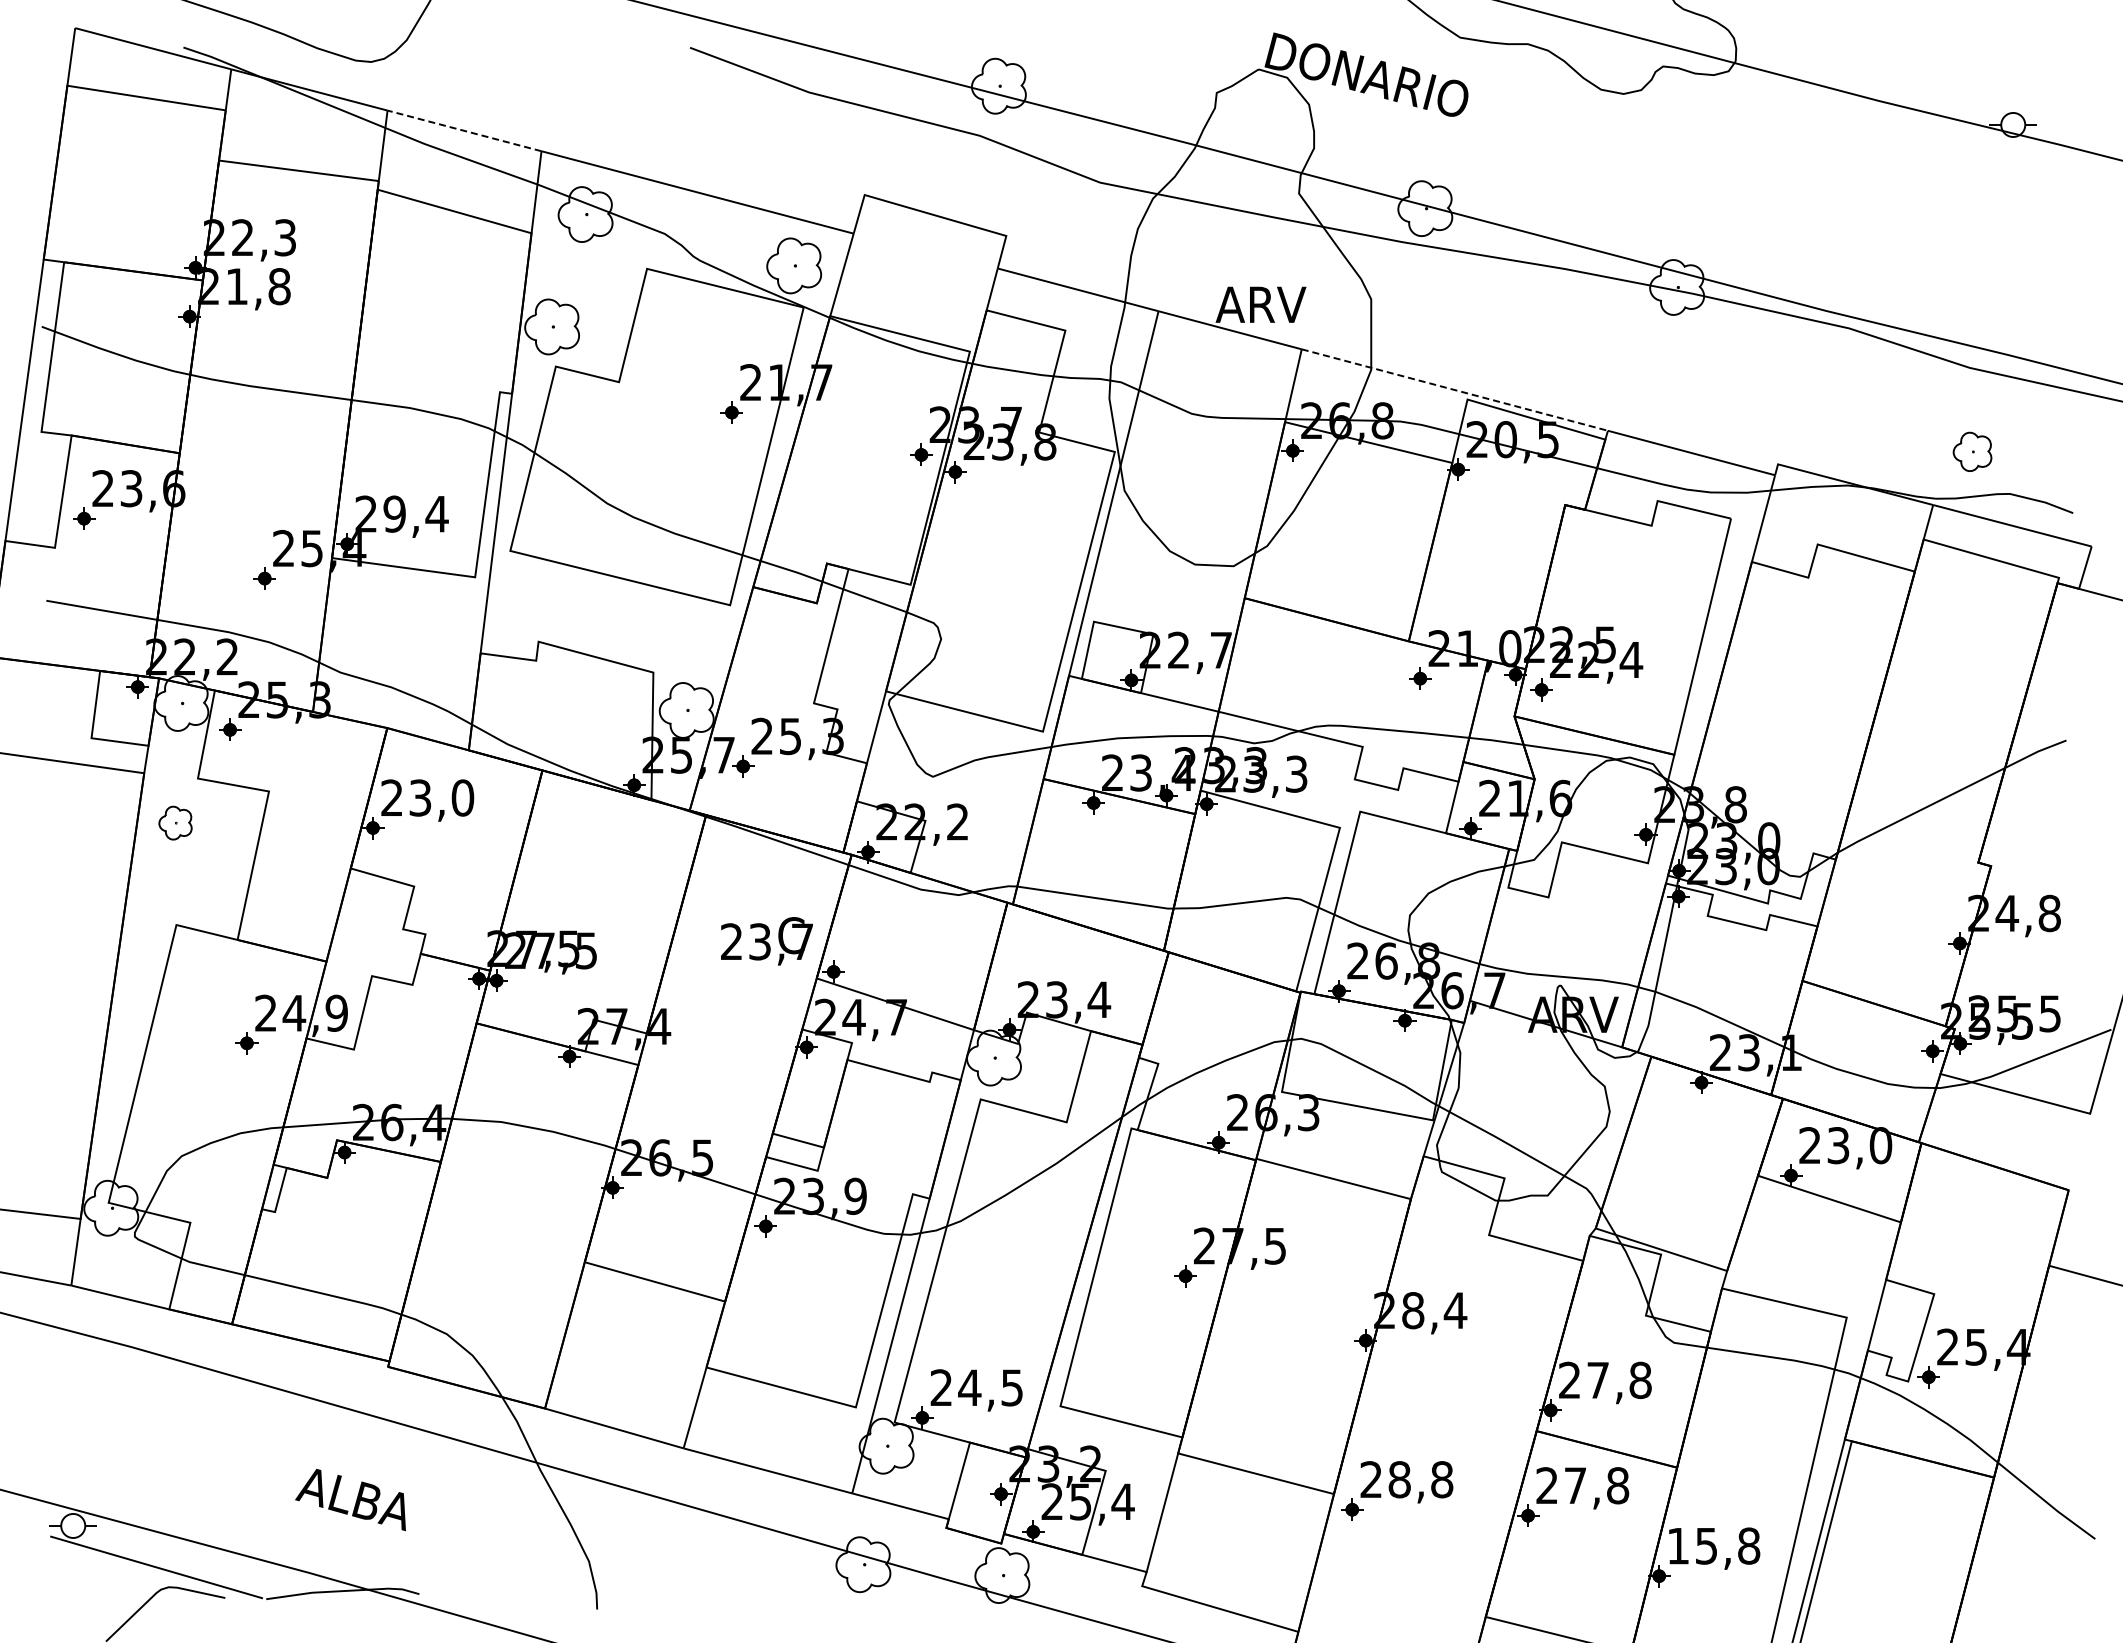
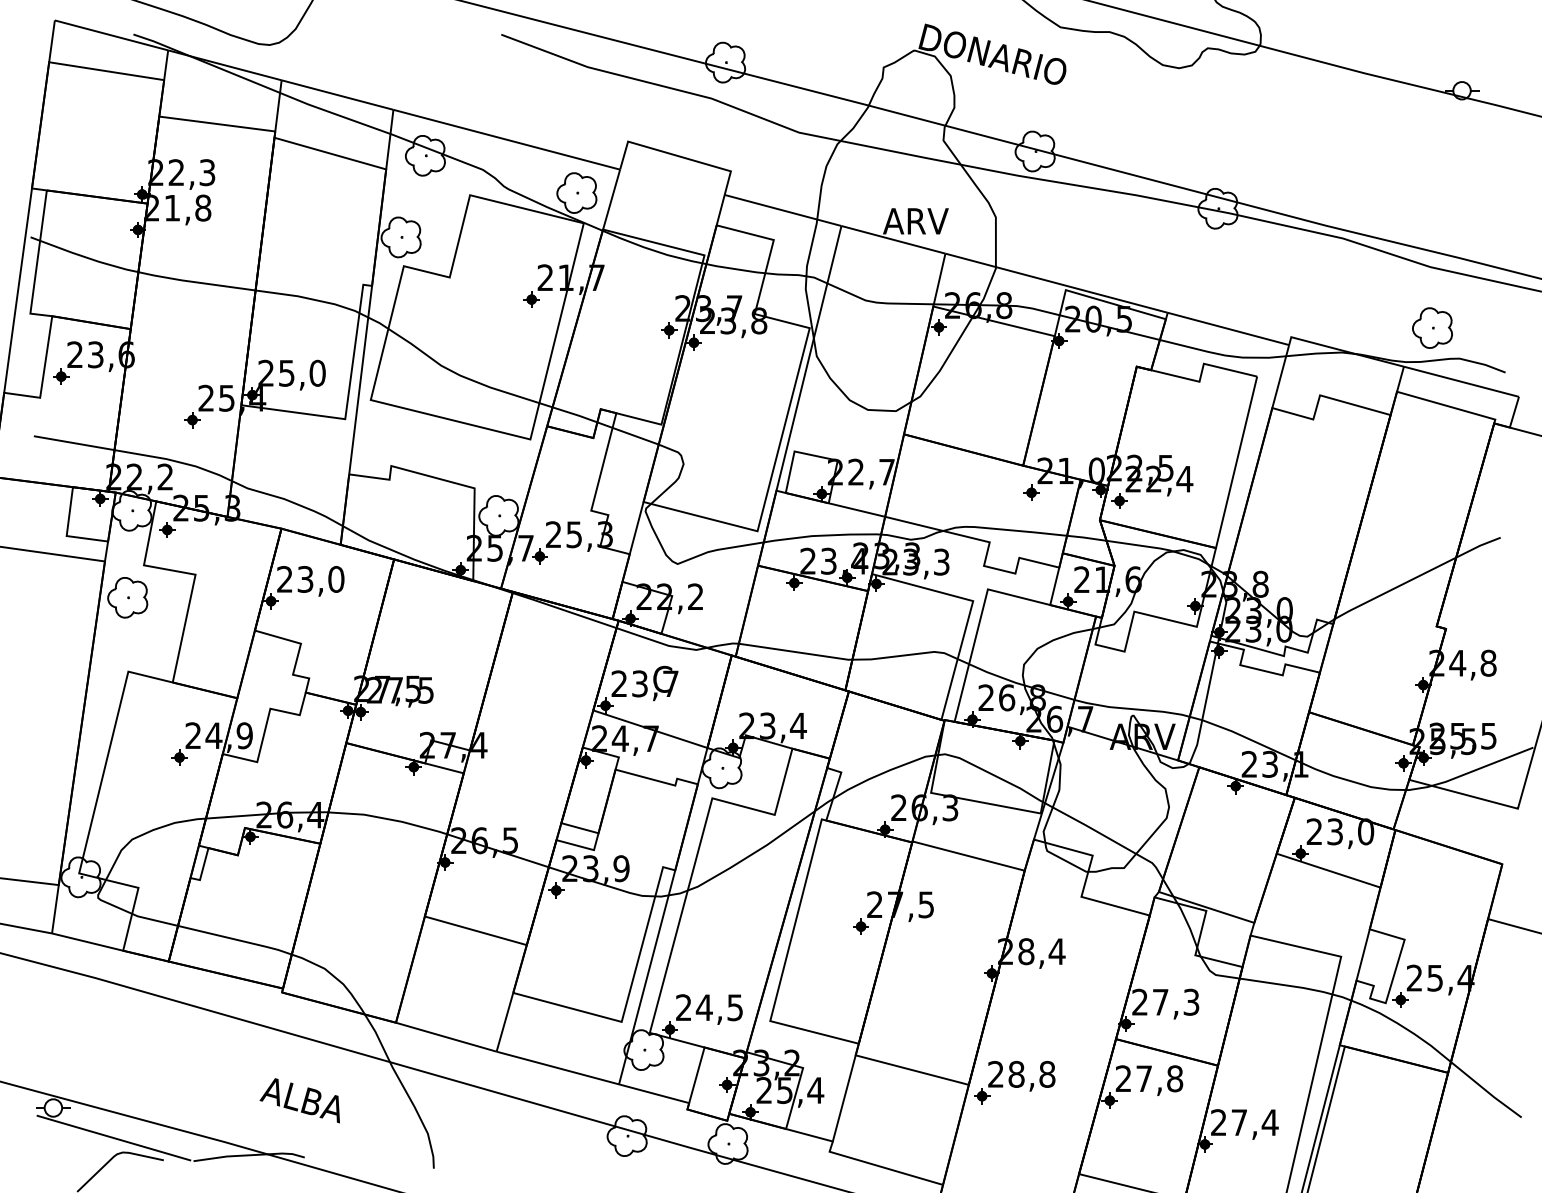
line: (464, 130) -> (337, 94), dashed -> solid
line: (1455, 390) -> (1057, 283), dashed -> solid
part: (1972, 451) -> (1432, 327), size x1.43
text: (415, 513) -> (301, 372), 29,4 -> 25,0
part: (175, 822) -> (127, 597), size x1.67
text: (766, 941) -> (644, 683), moved
text: (1640, 1380) -> (1191, 1002), 27,8 -> 27,3
text: (350, 1500) -> (299, 1101), moved
text: (1713, 1545) -> (1244, 1122), 15,8 -> 27,4

